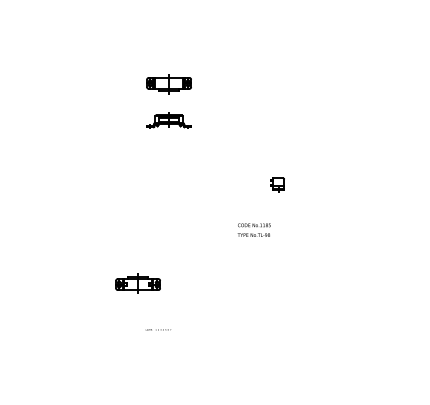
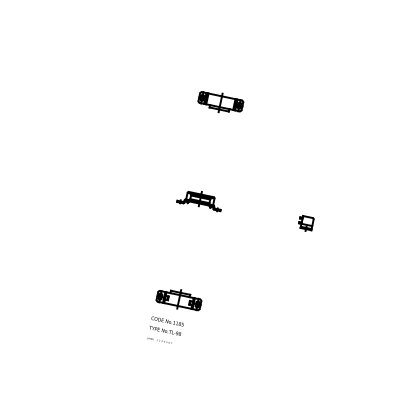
part: (168, 120) -> (199, 199), moved
text: (253, 229) -> (165, 325), moved
part: (137, 283) -> (178, 299), moved

